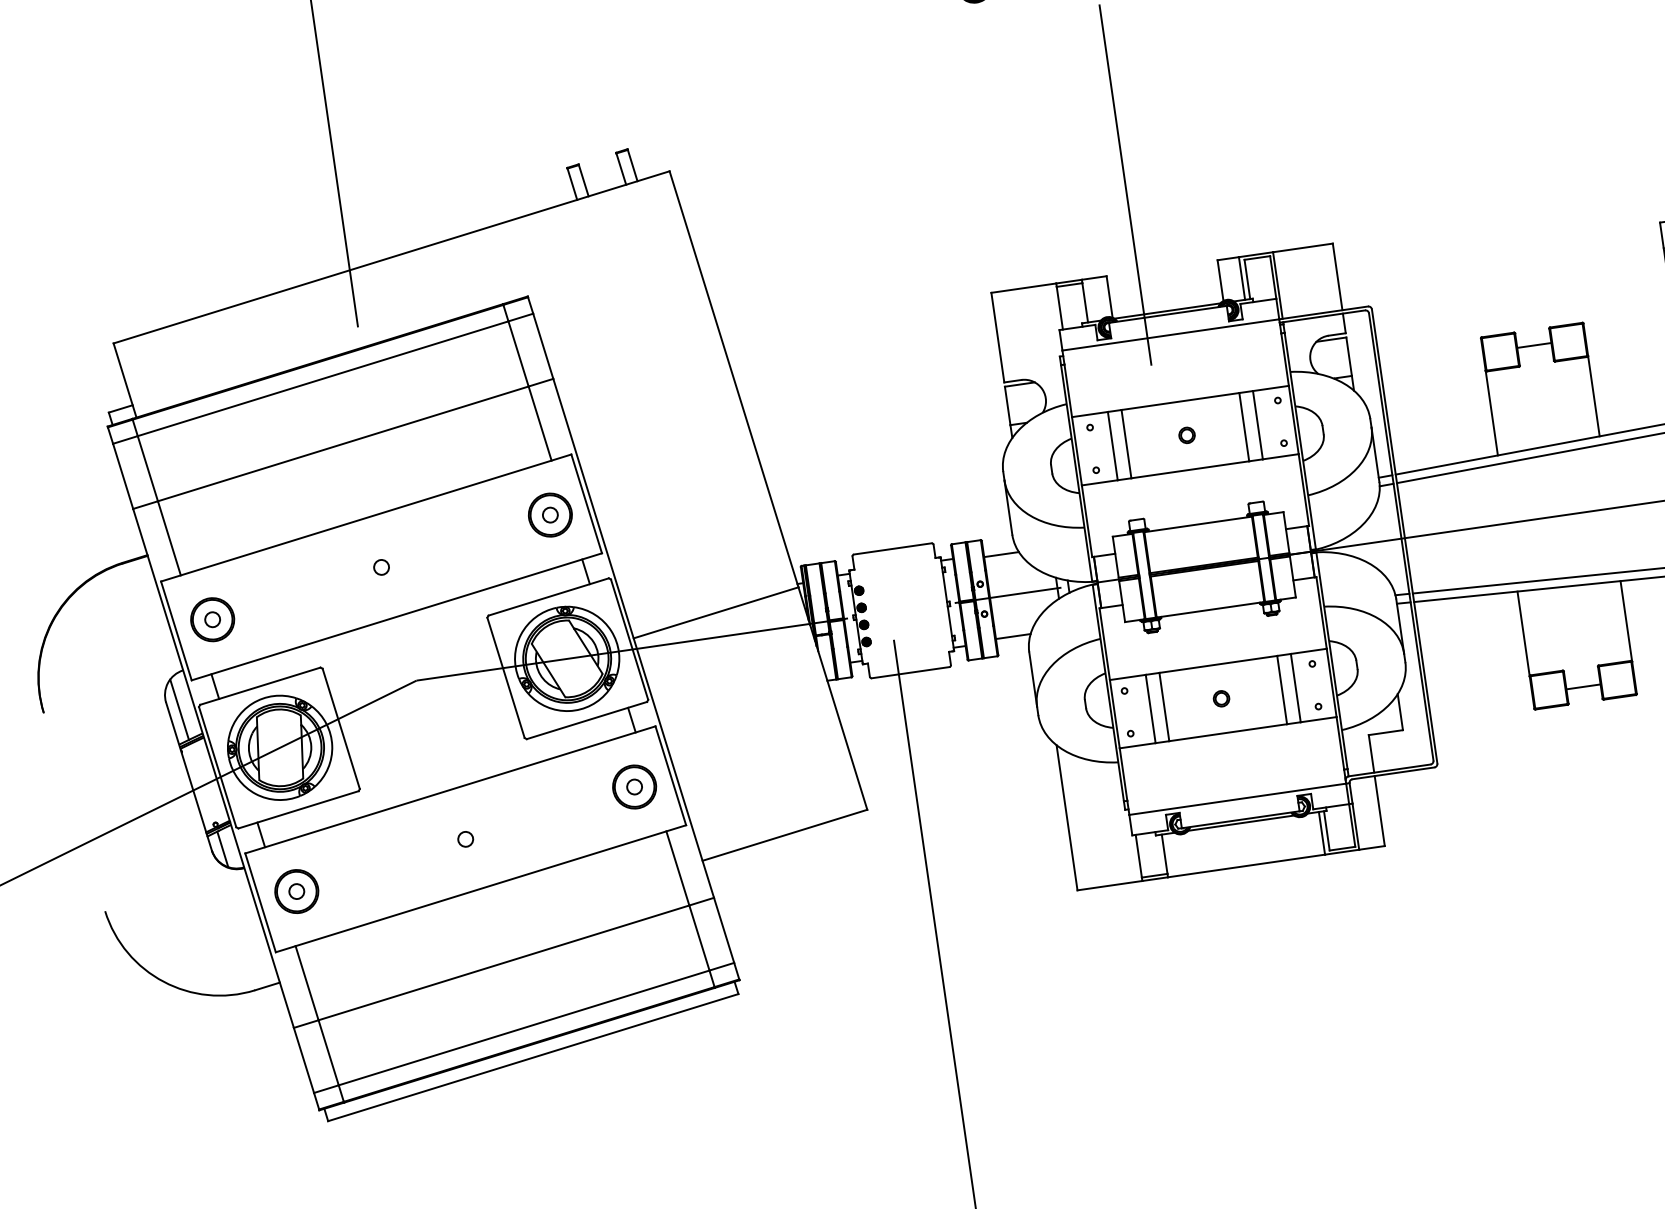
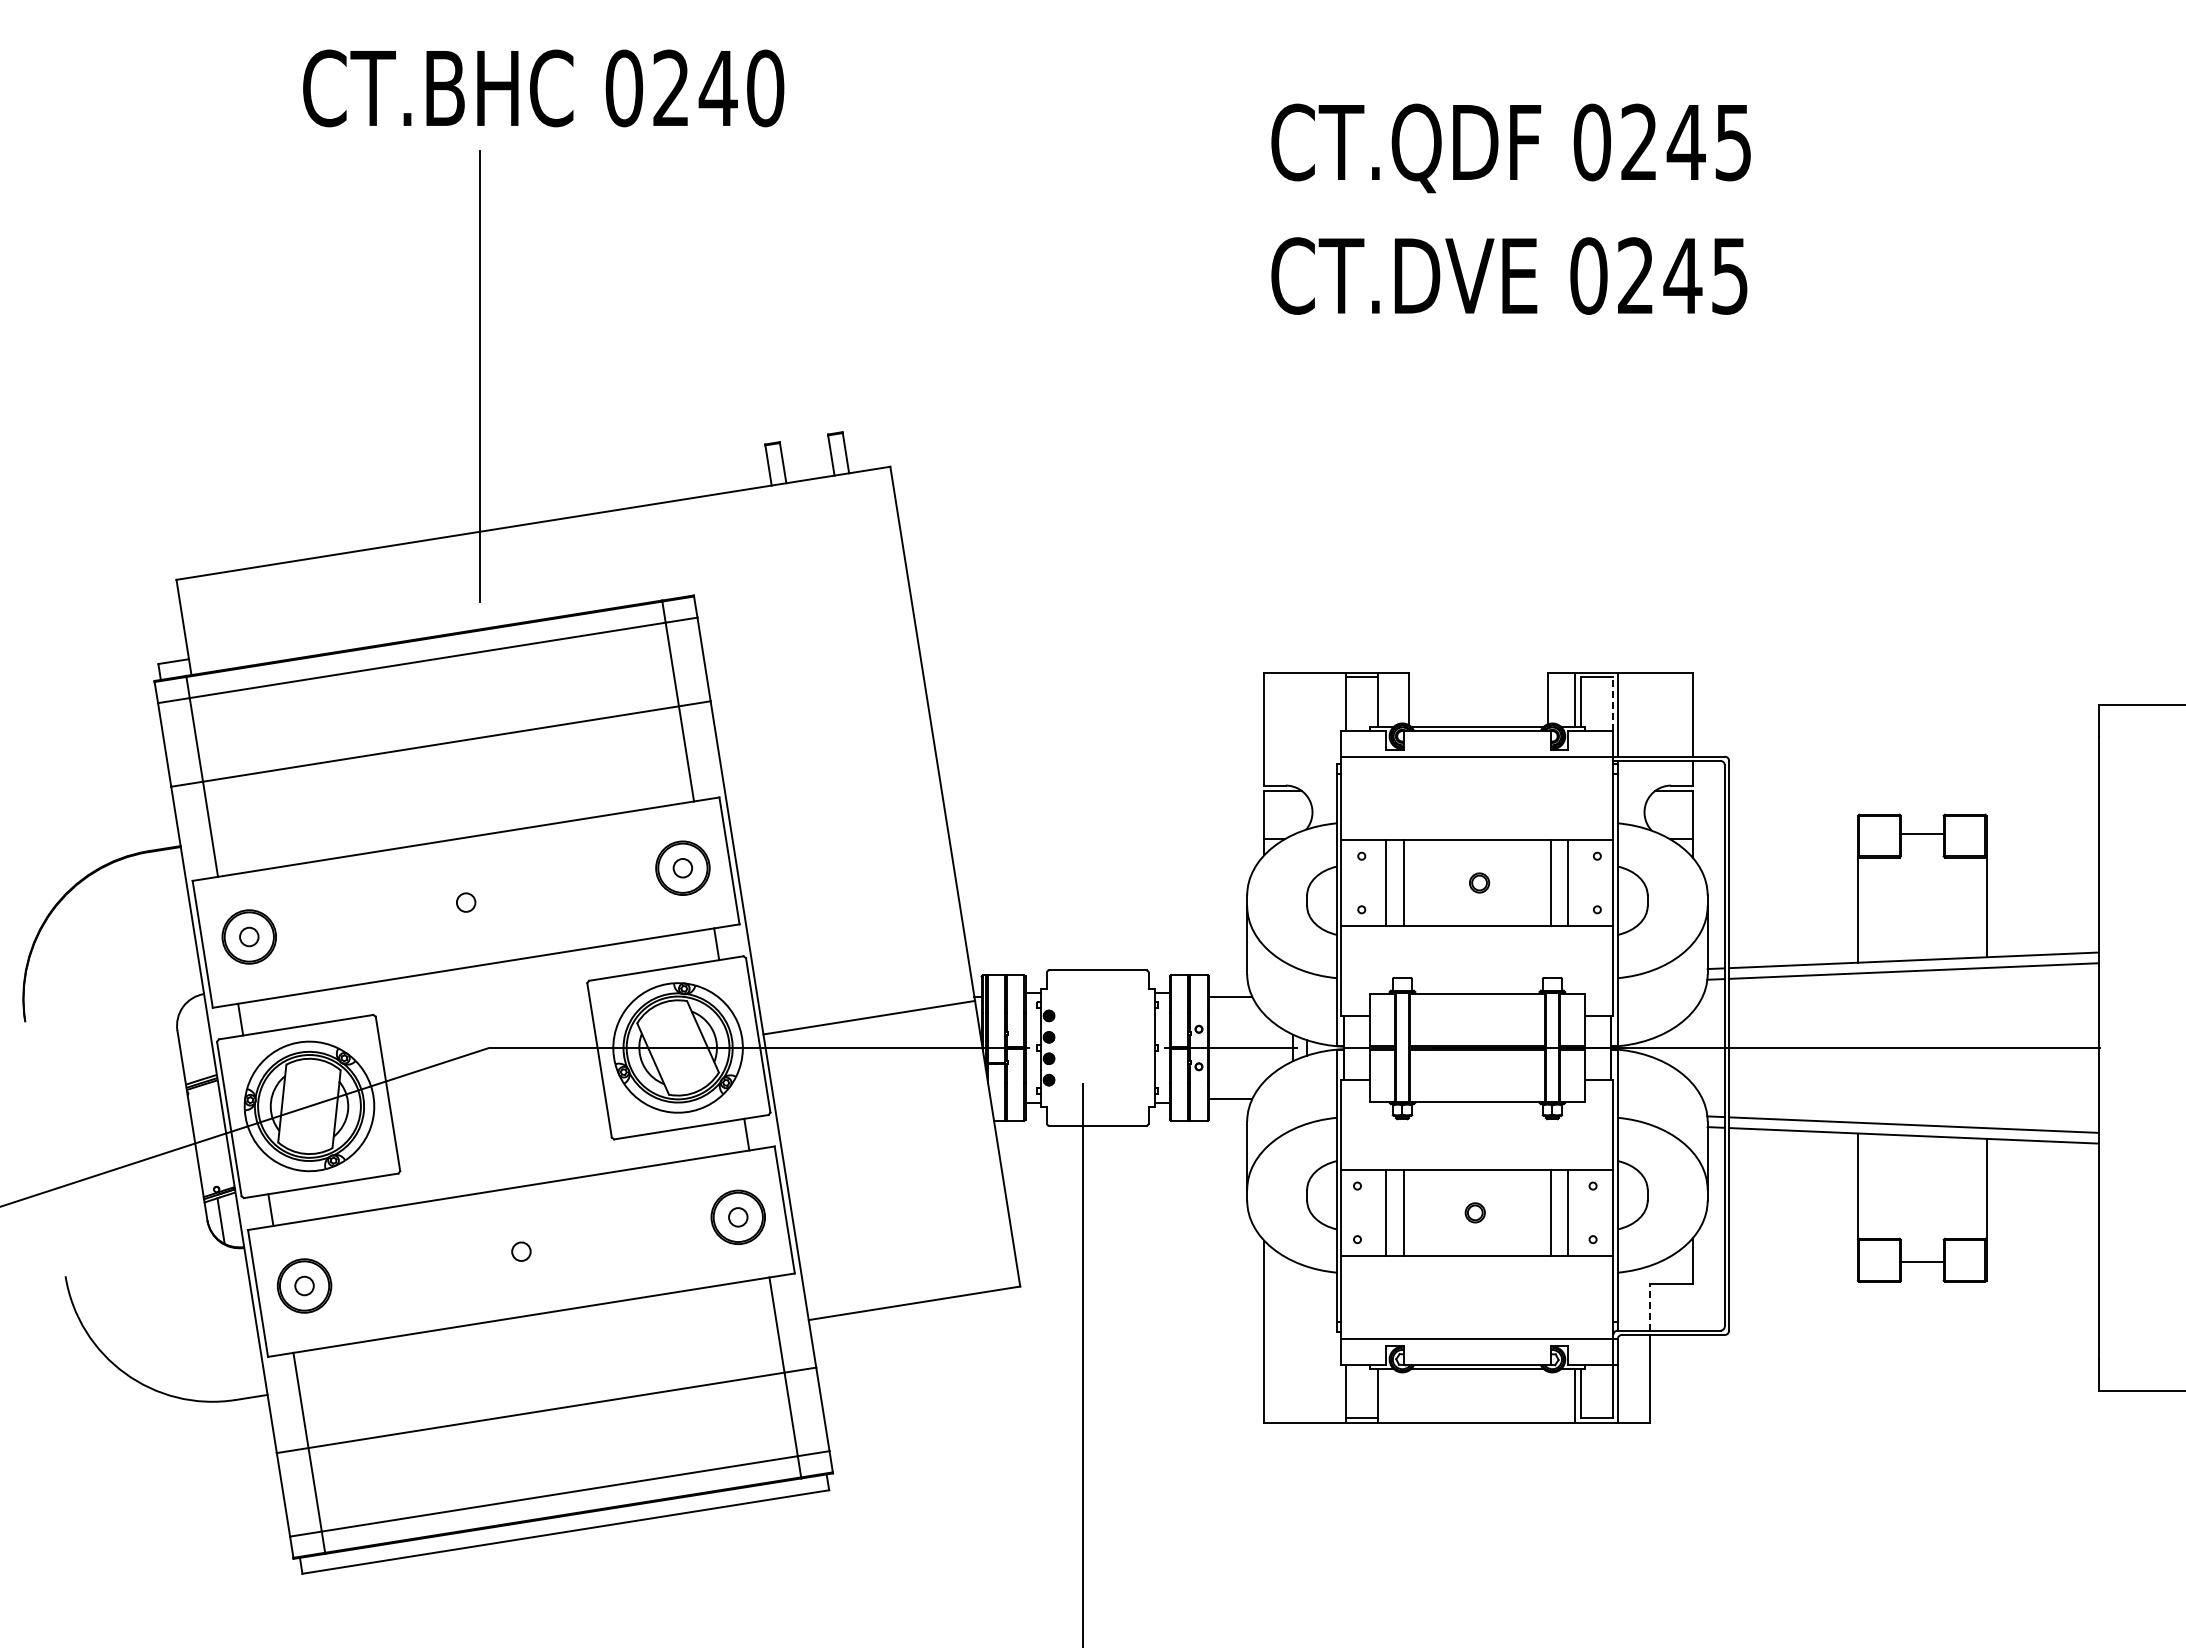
line: (1125, 185) -> (1448, 564), removed
line: (1273, 277) -> (1613, 704), solid -> dashed
line: (179, 709) -> (192, 1041), removed
line: (1371, 754) -> (1649, 1307), solid -> dashed

